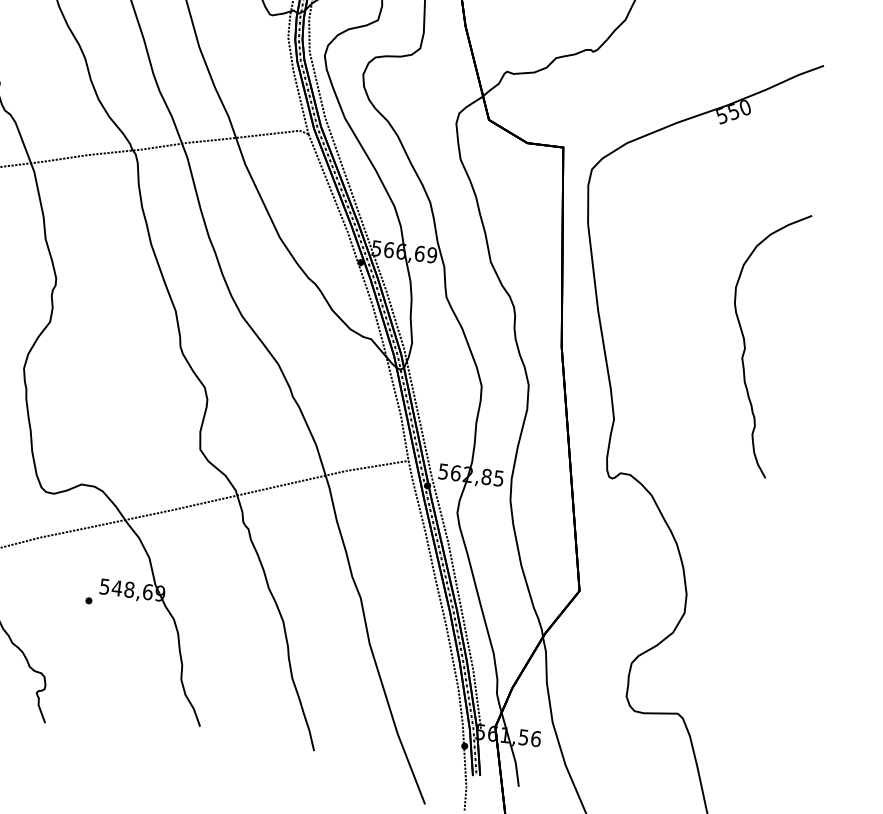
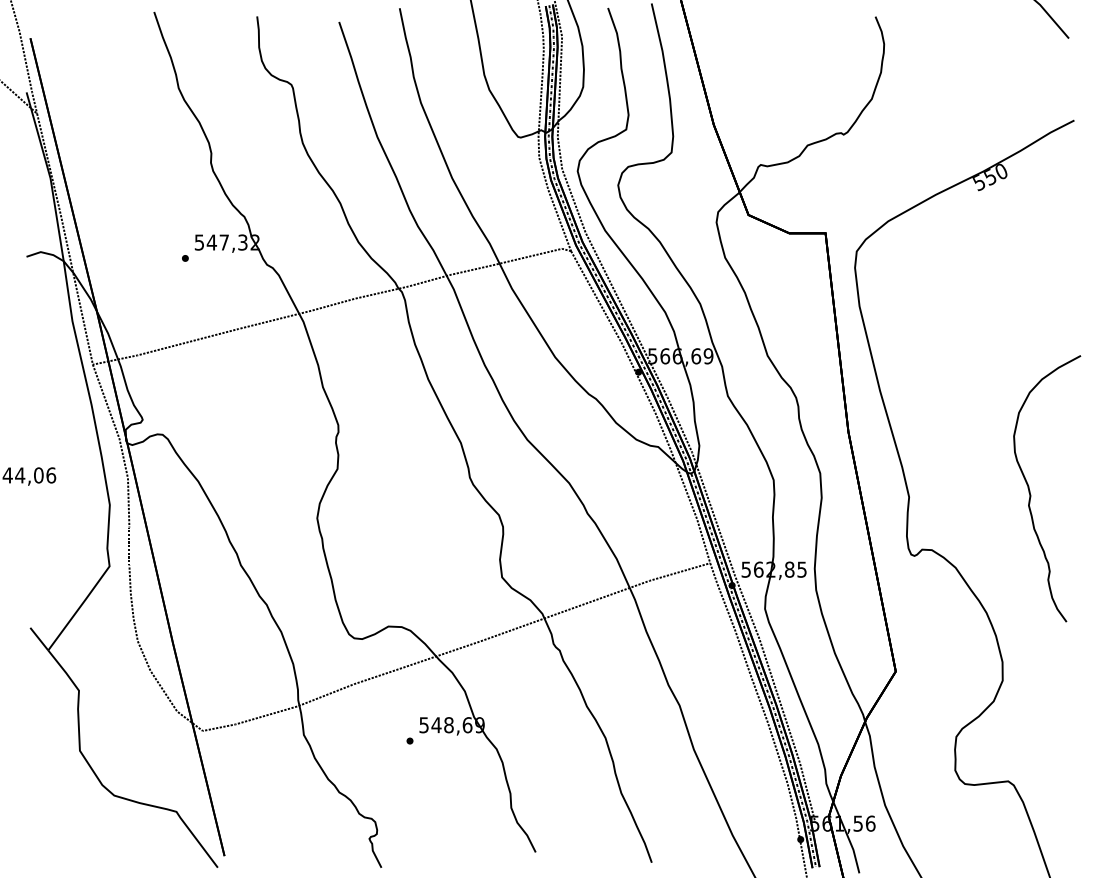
curve: (746, 347) -> (1031, 494), moved

